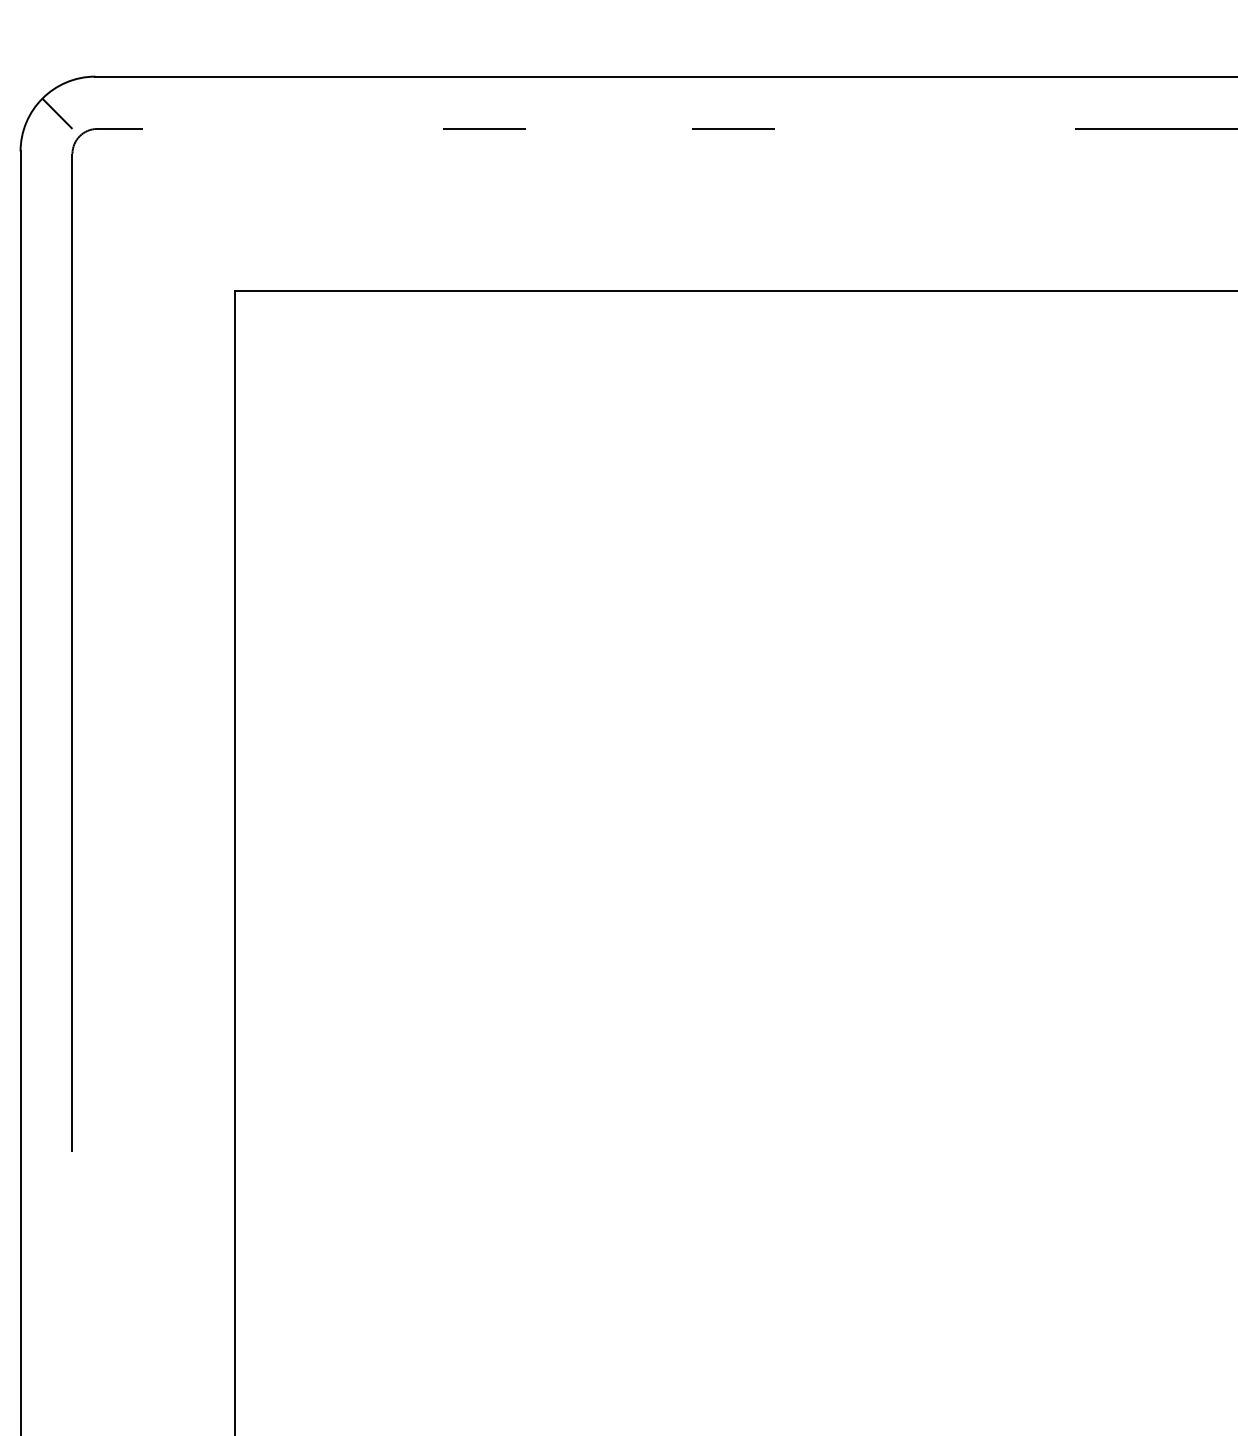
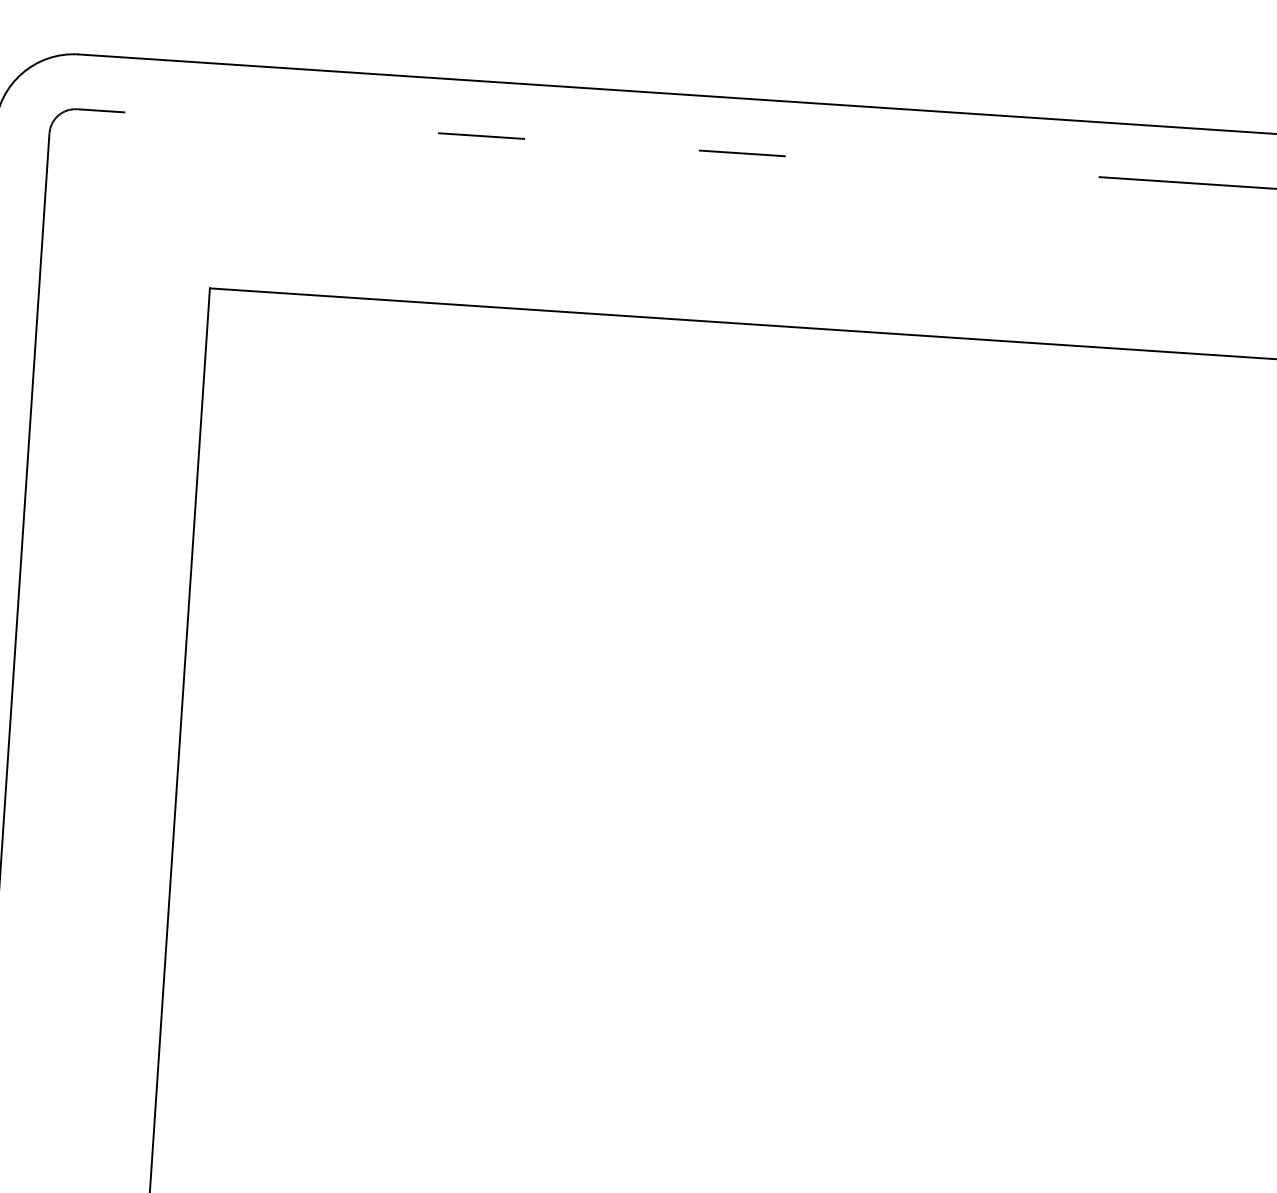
line: (57, 113) -> (36, 90), removed

